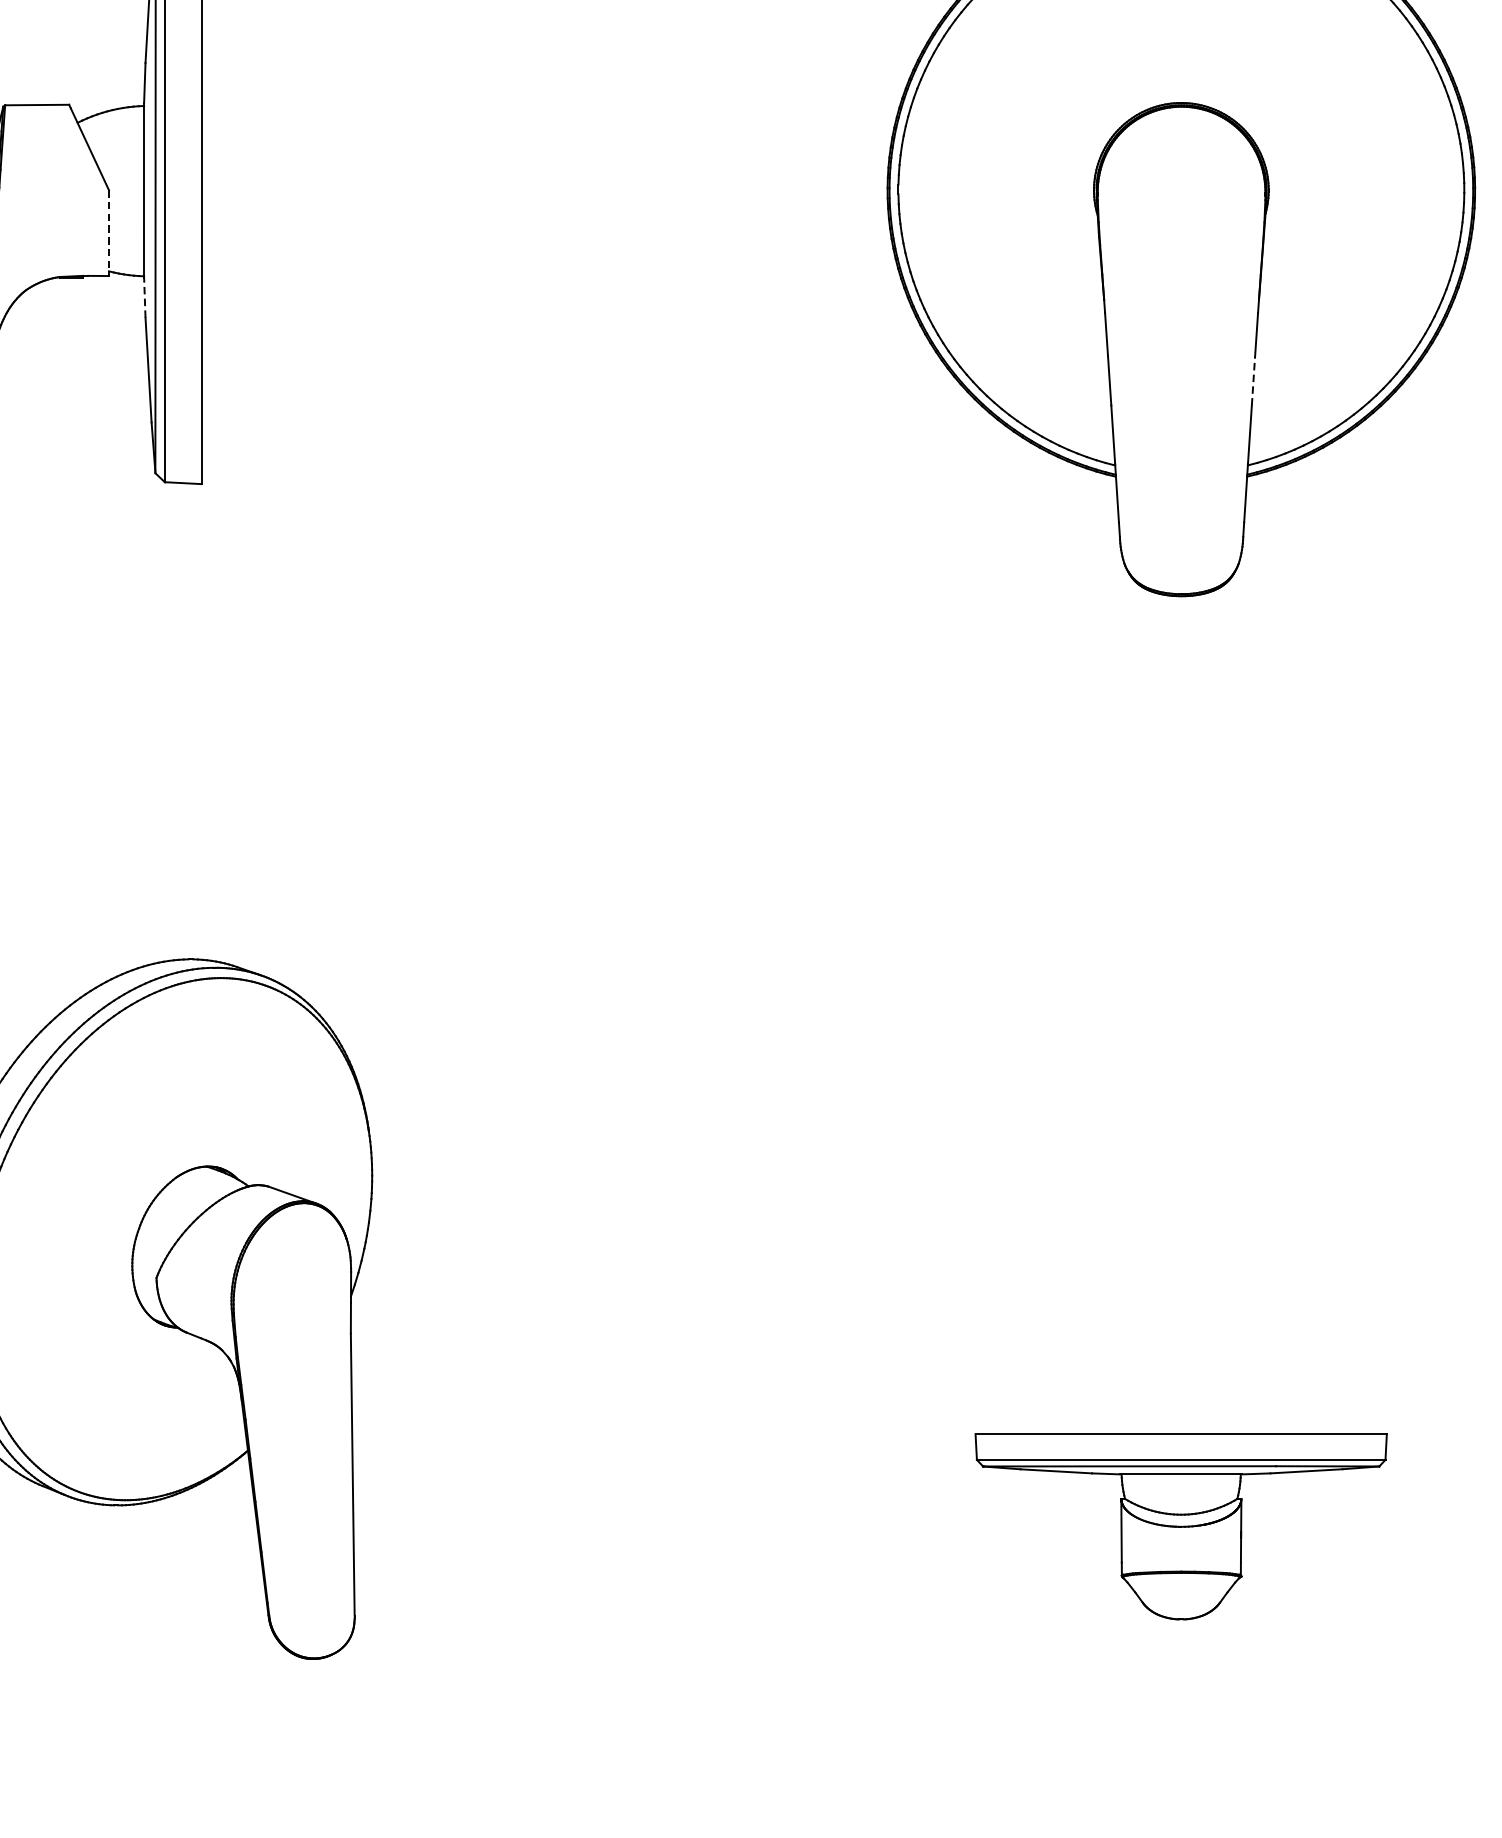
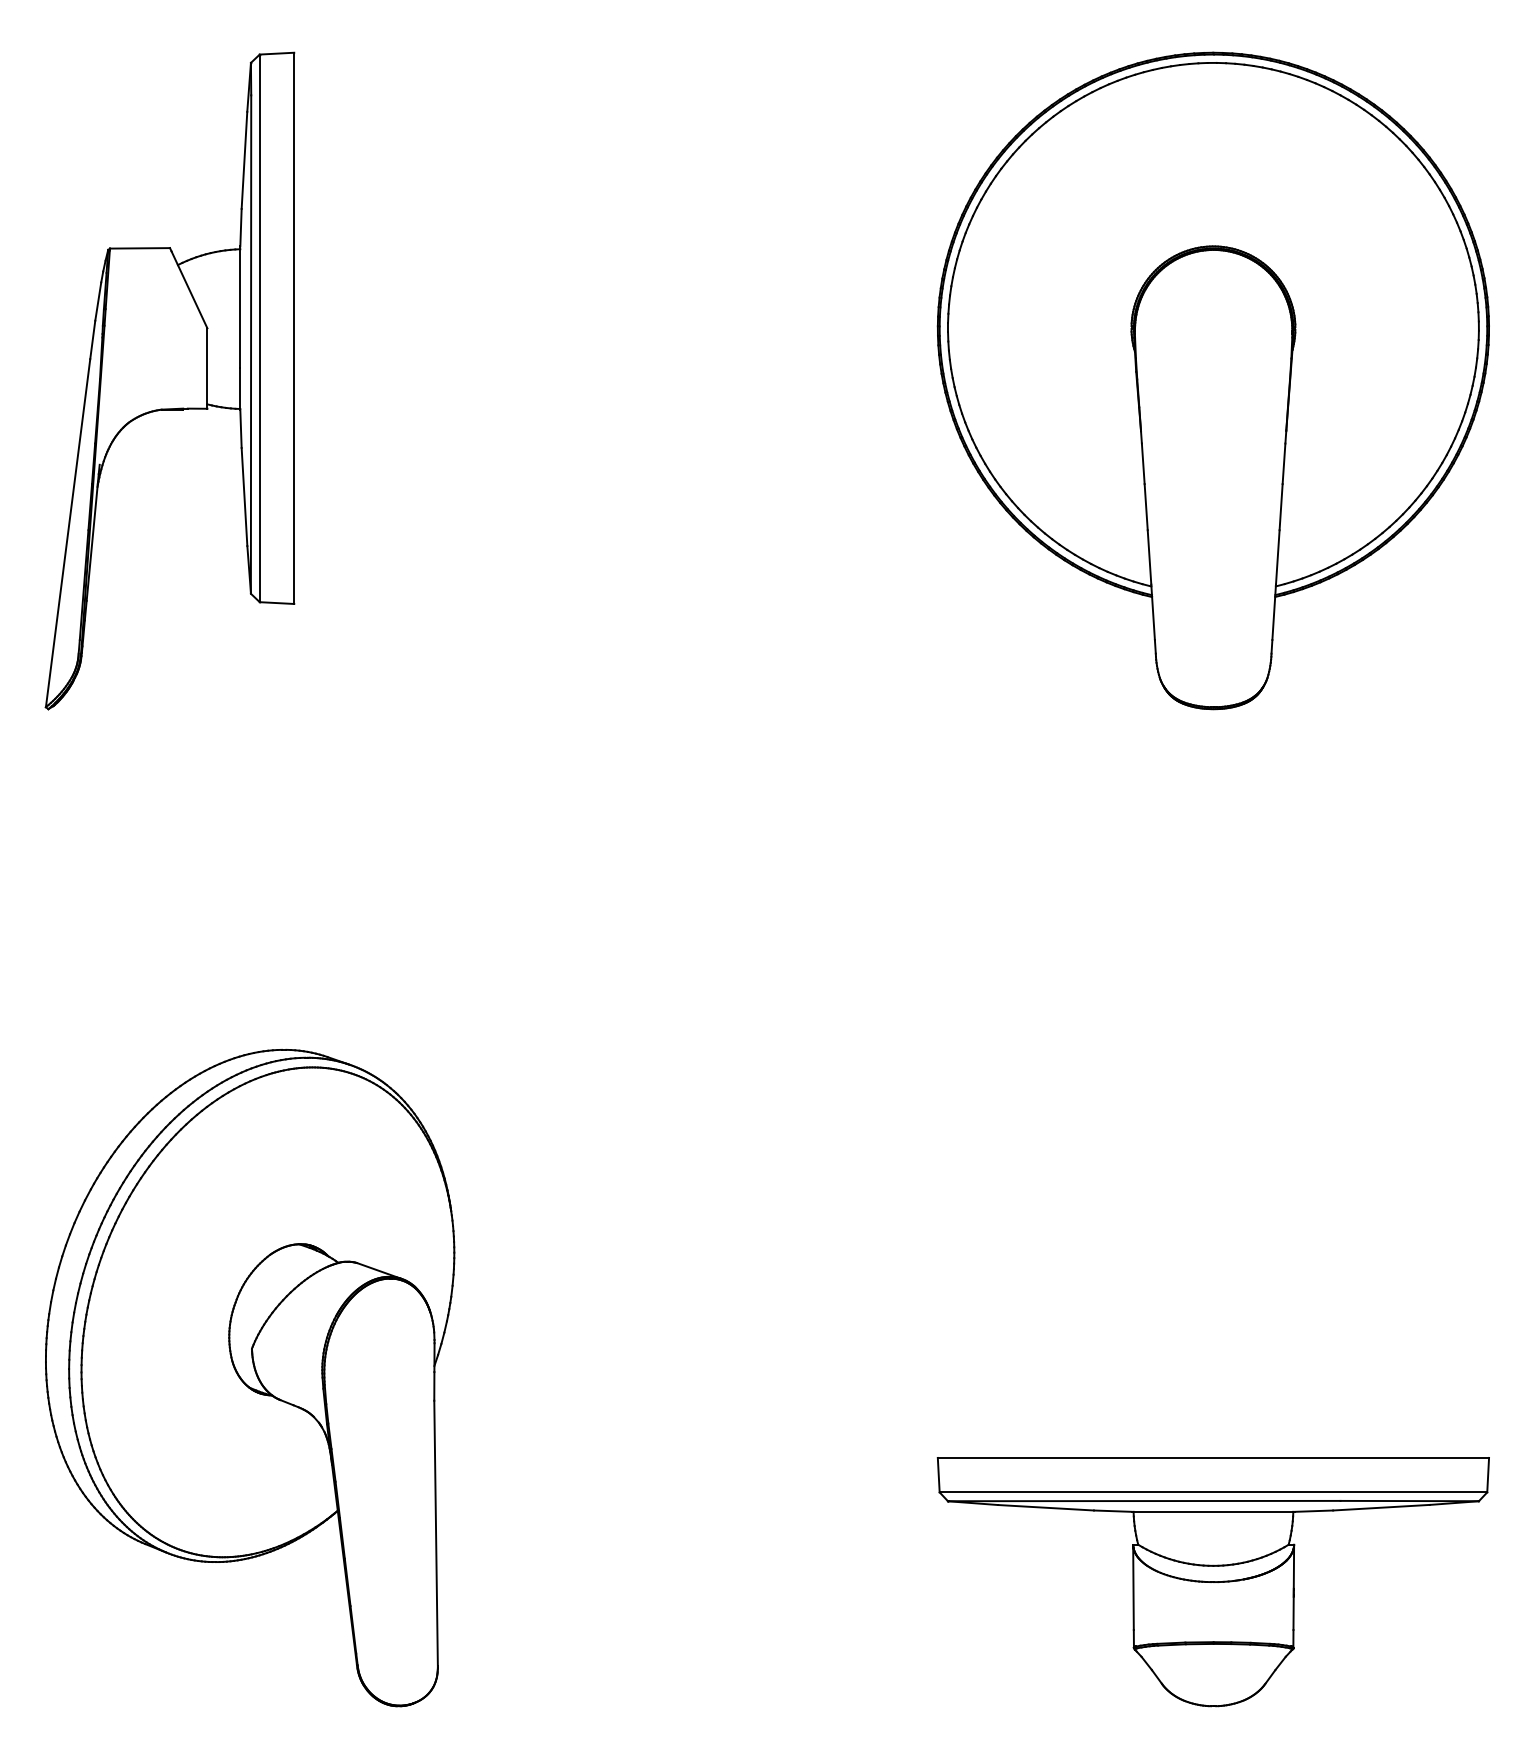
line: (109, 234) -> (207, 369), dashed -> solid
line: (145, 298) -> (241, 429), dashed -> solid
line: (1253, 380) -> (1281, 506), dashed -> solid
part: (1180, 1527) -> (1212, 1582), size x1.43

